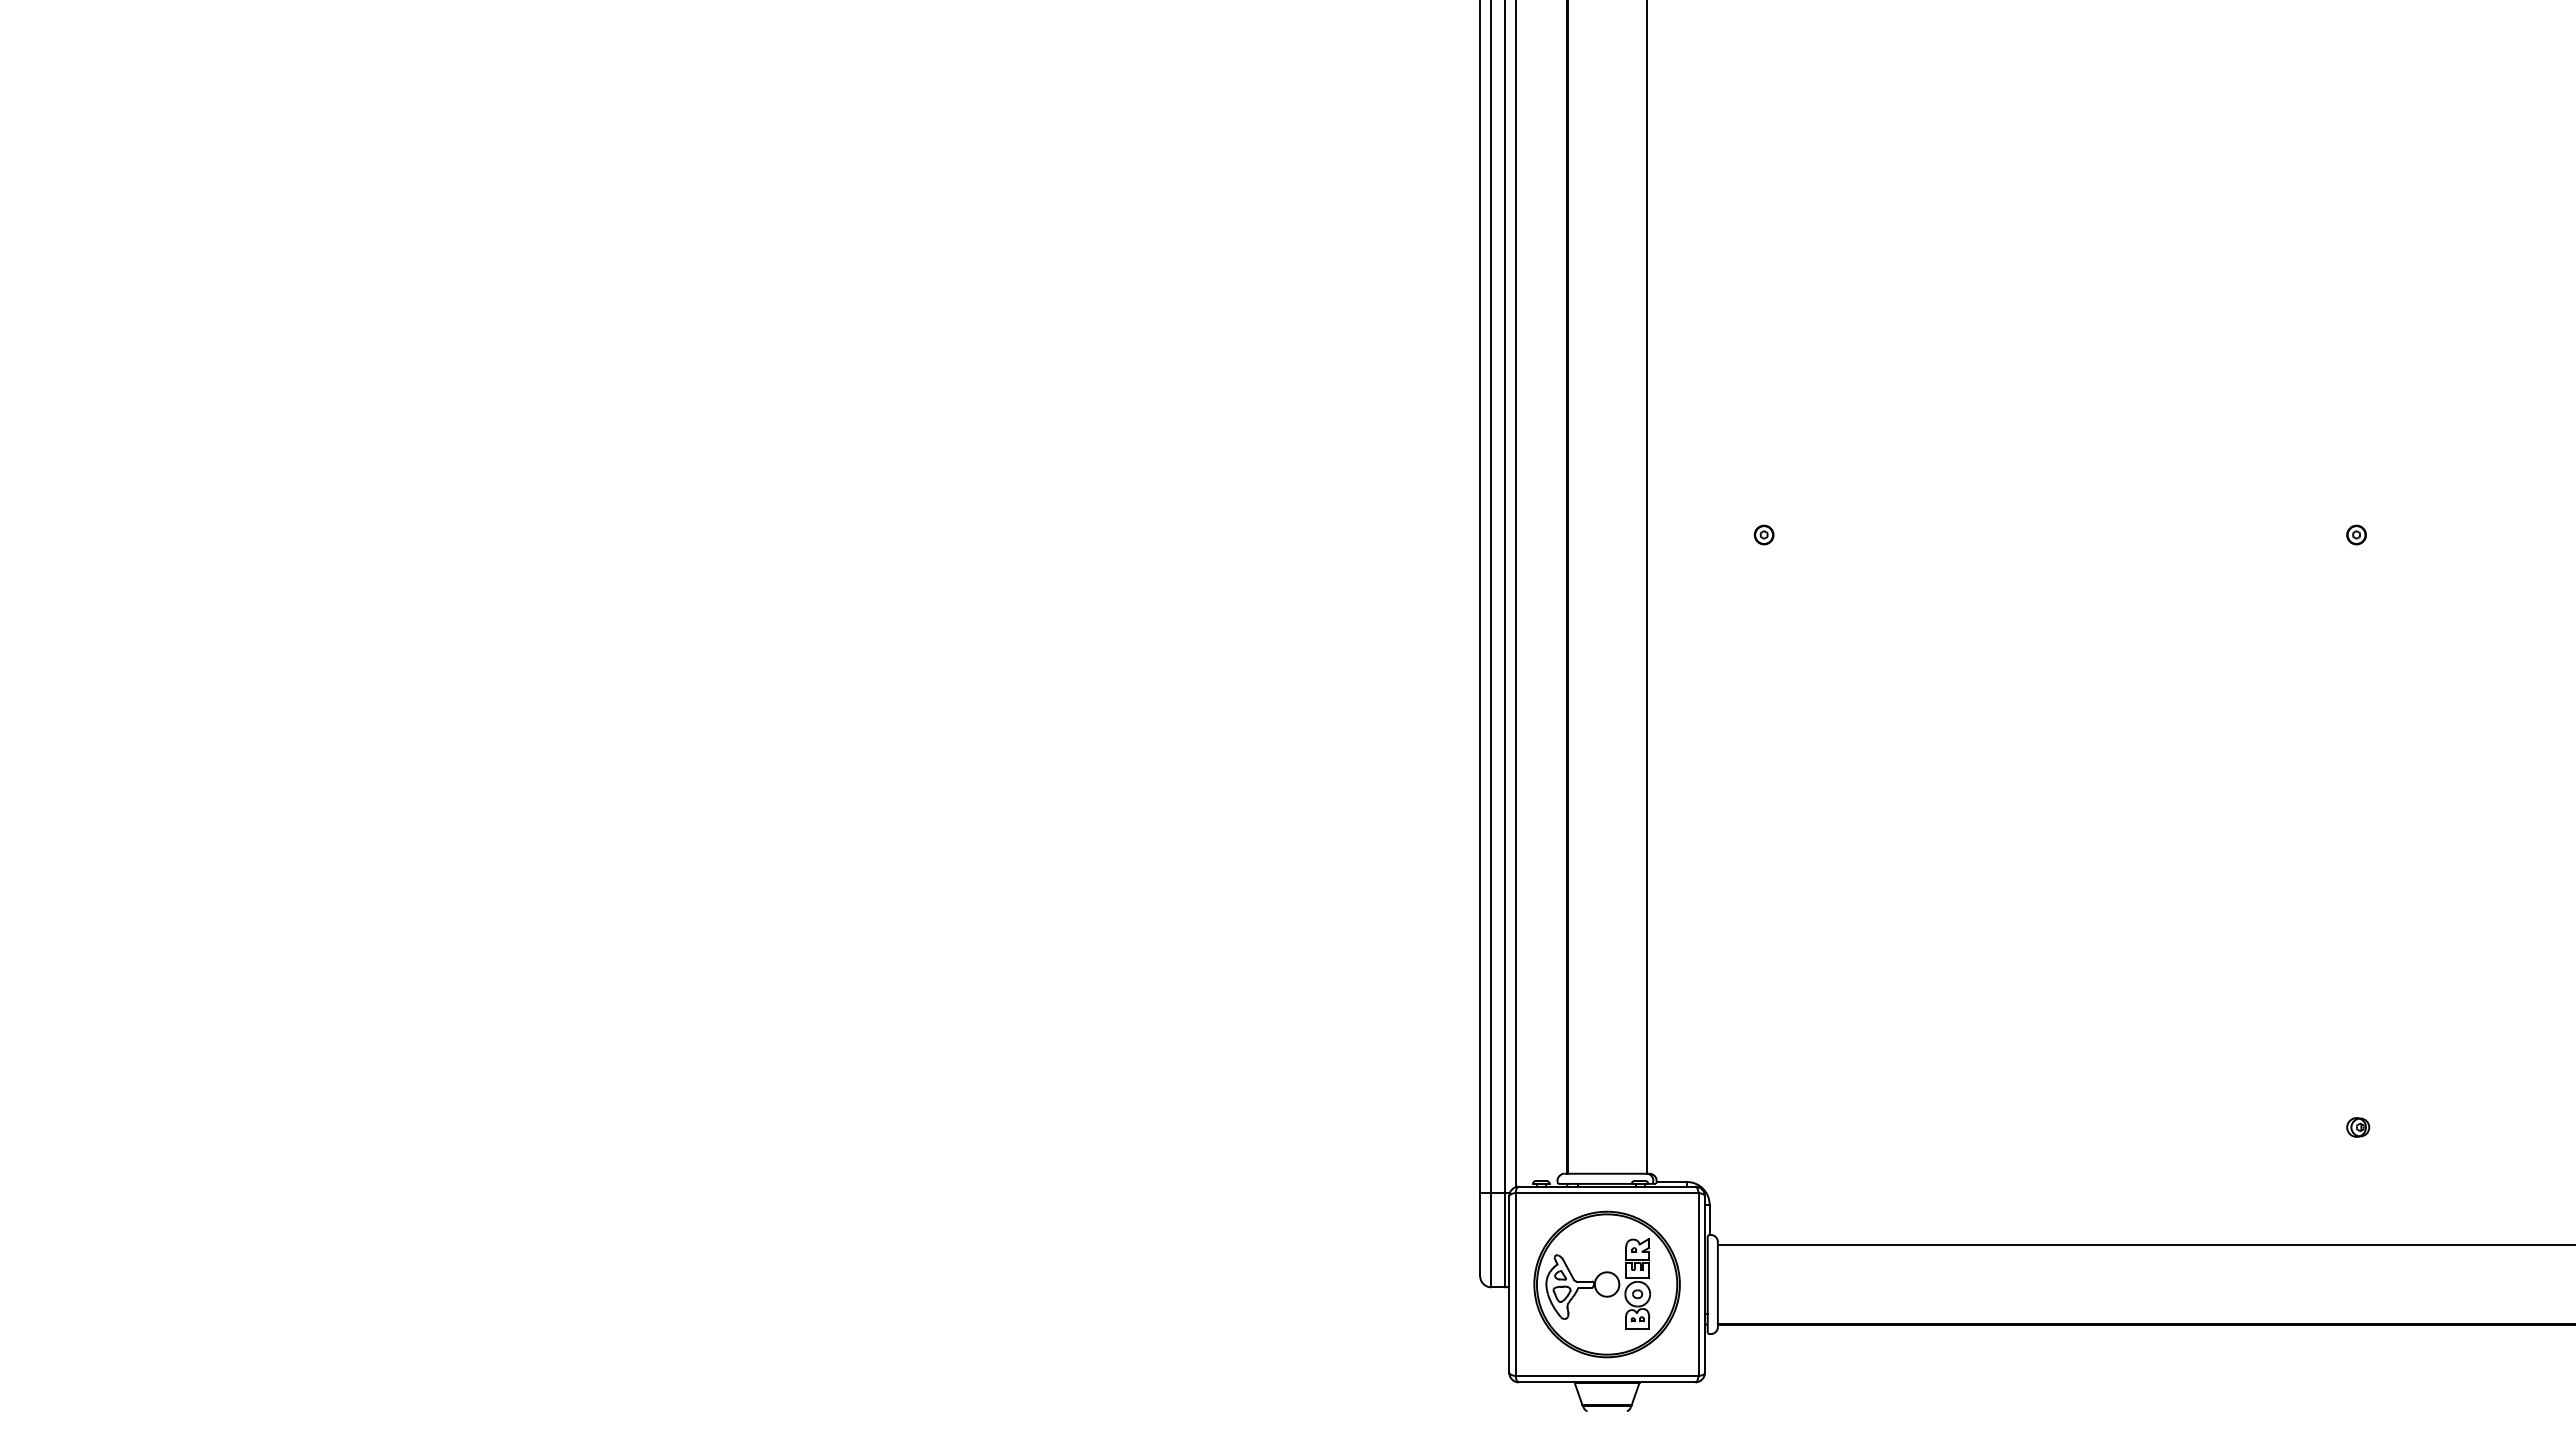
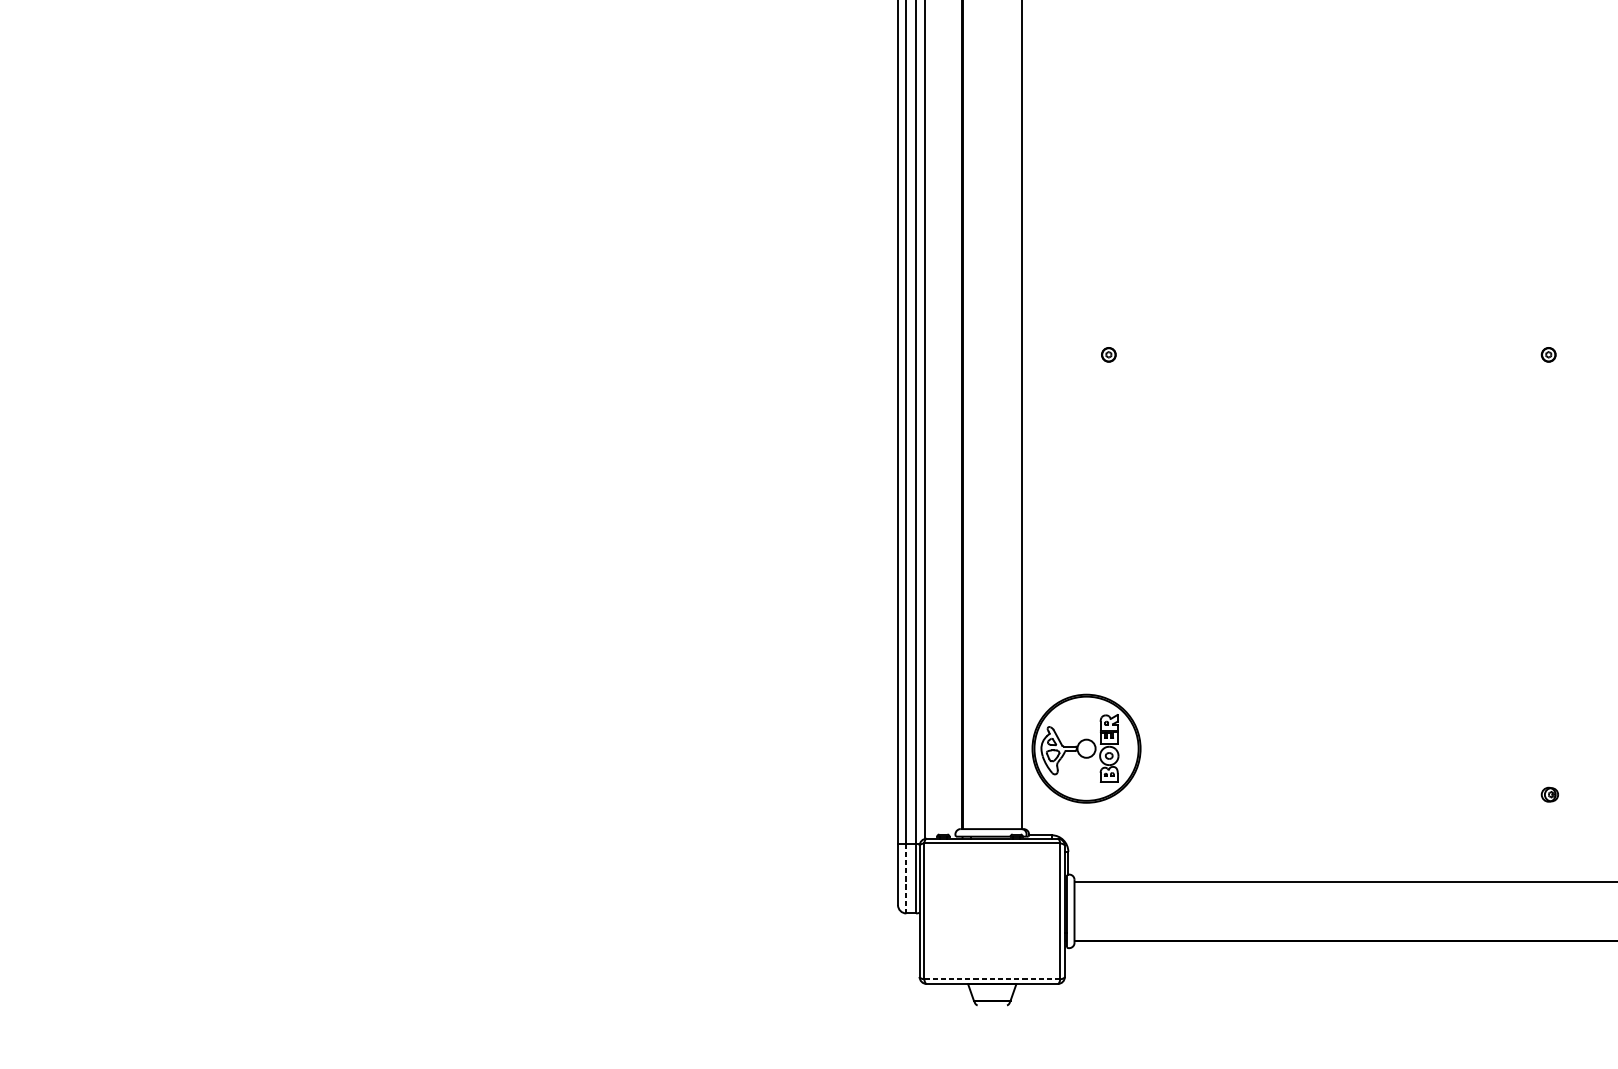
line: (1491, 1240) -> (906, 878), solid -> dashed
part: (1606, 1284) -> (1086, 748), moved
line: (1607, 1375) -> (992, 978), solid -> dashed

